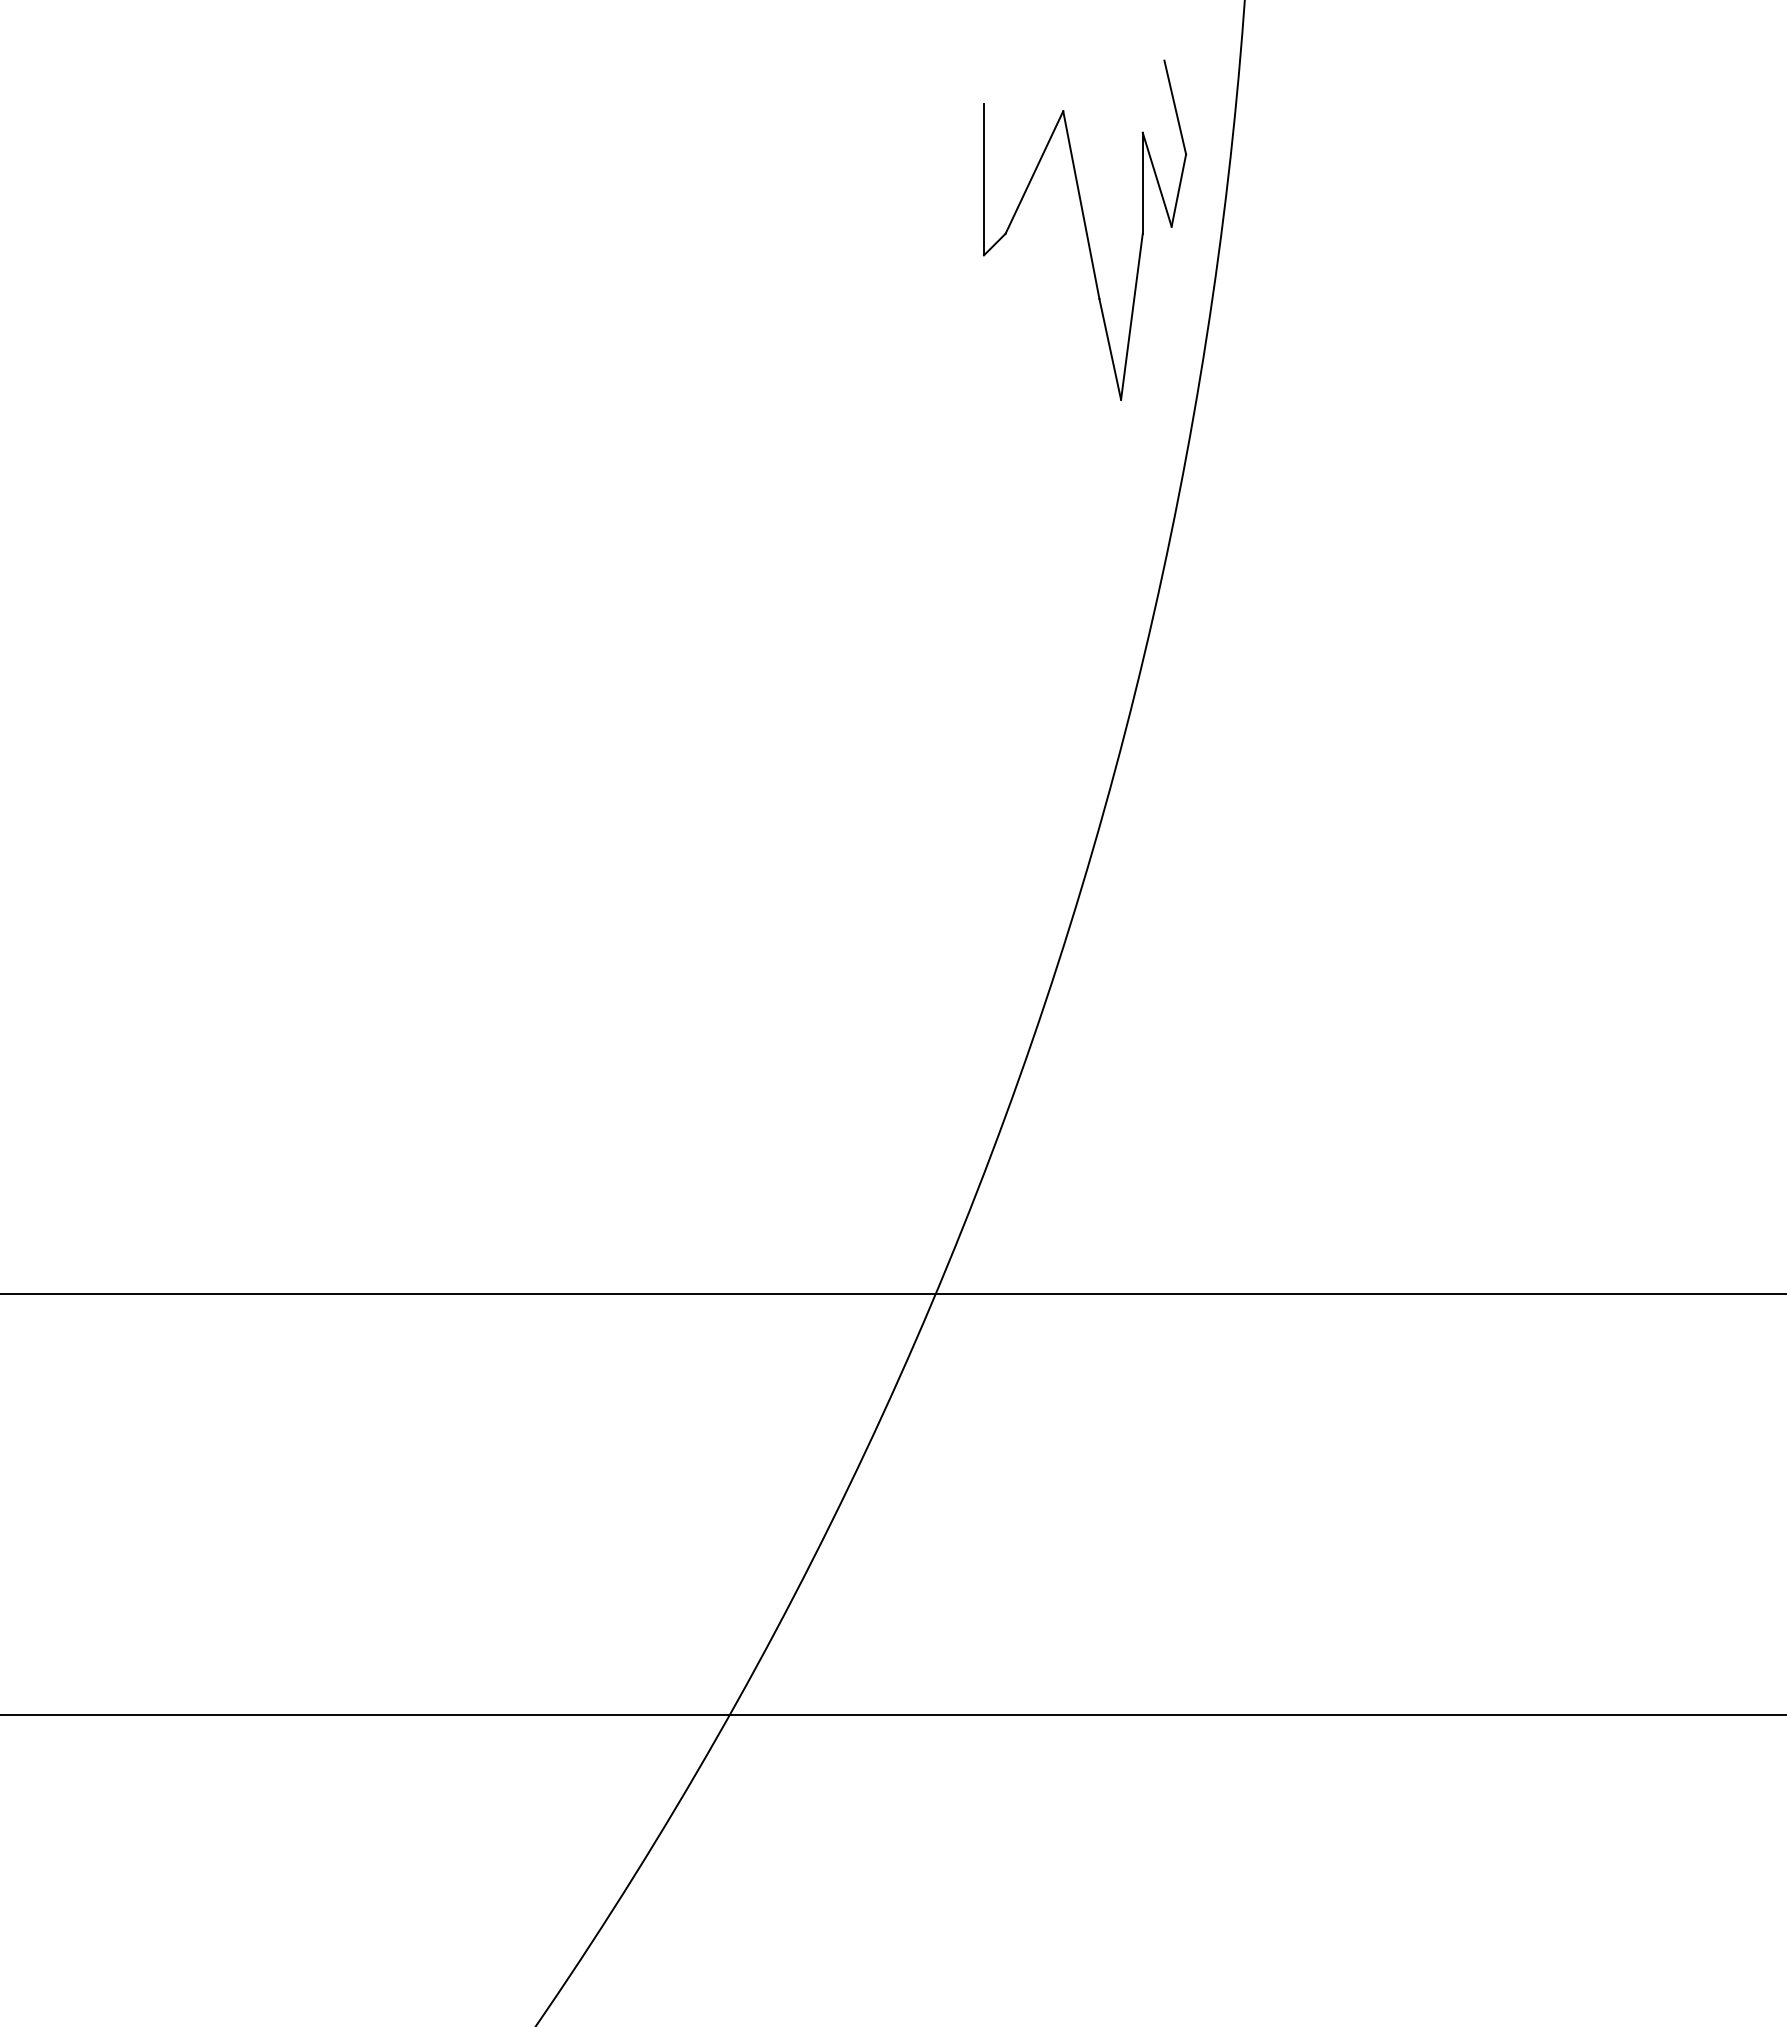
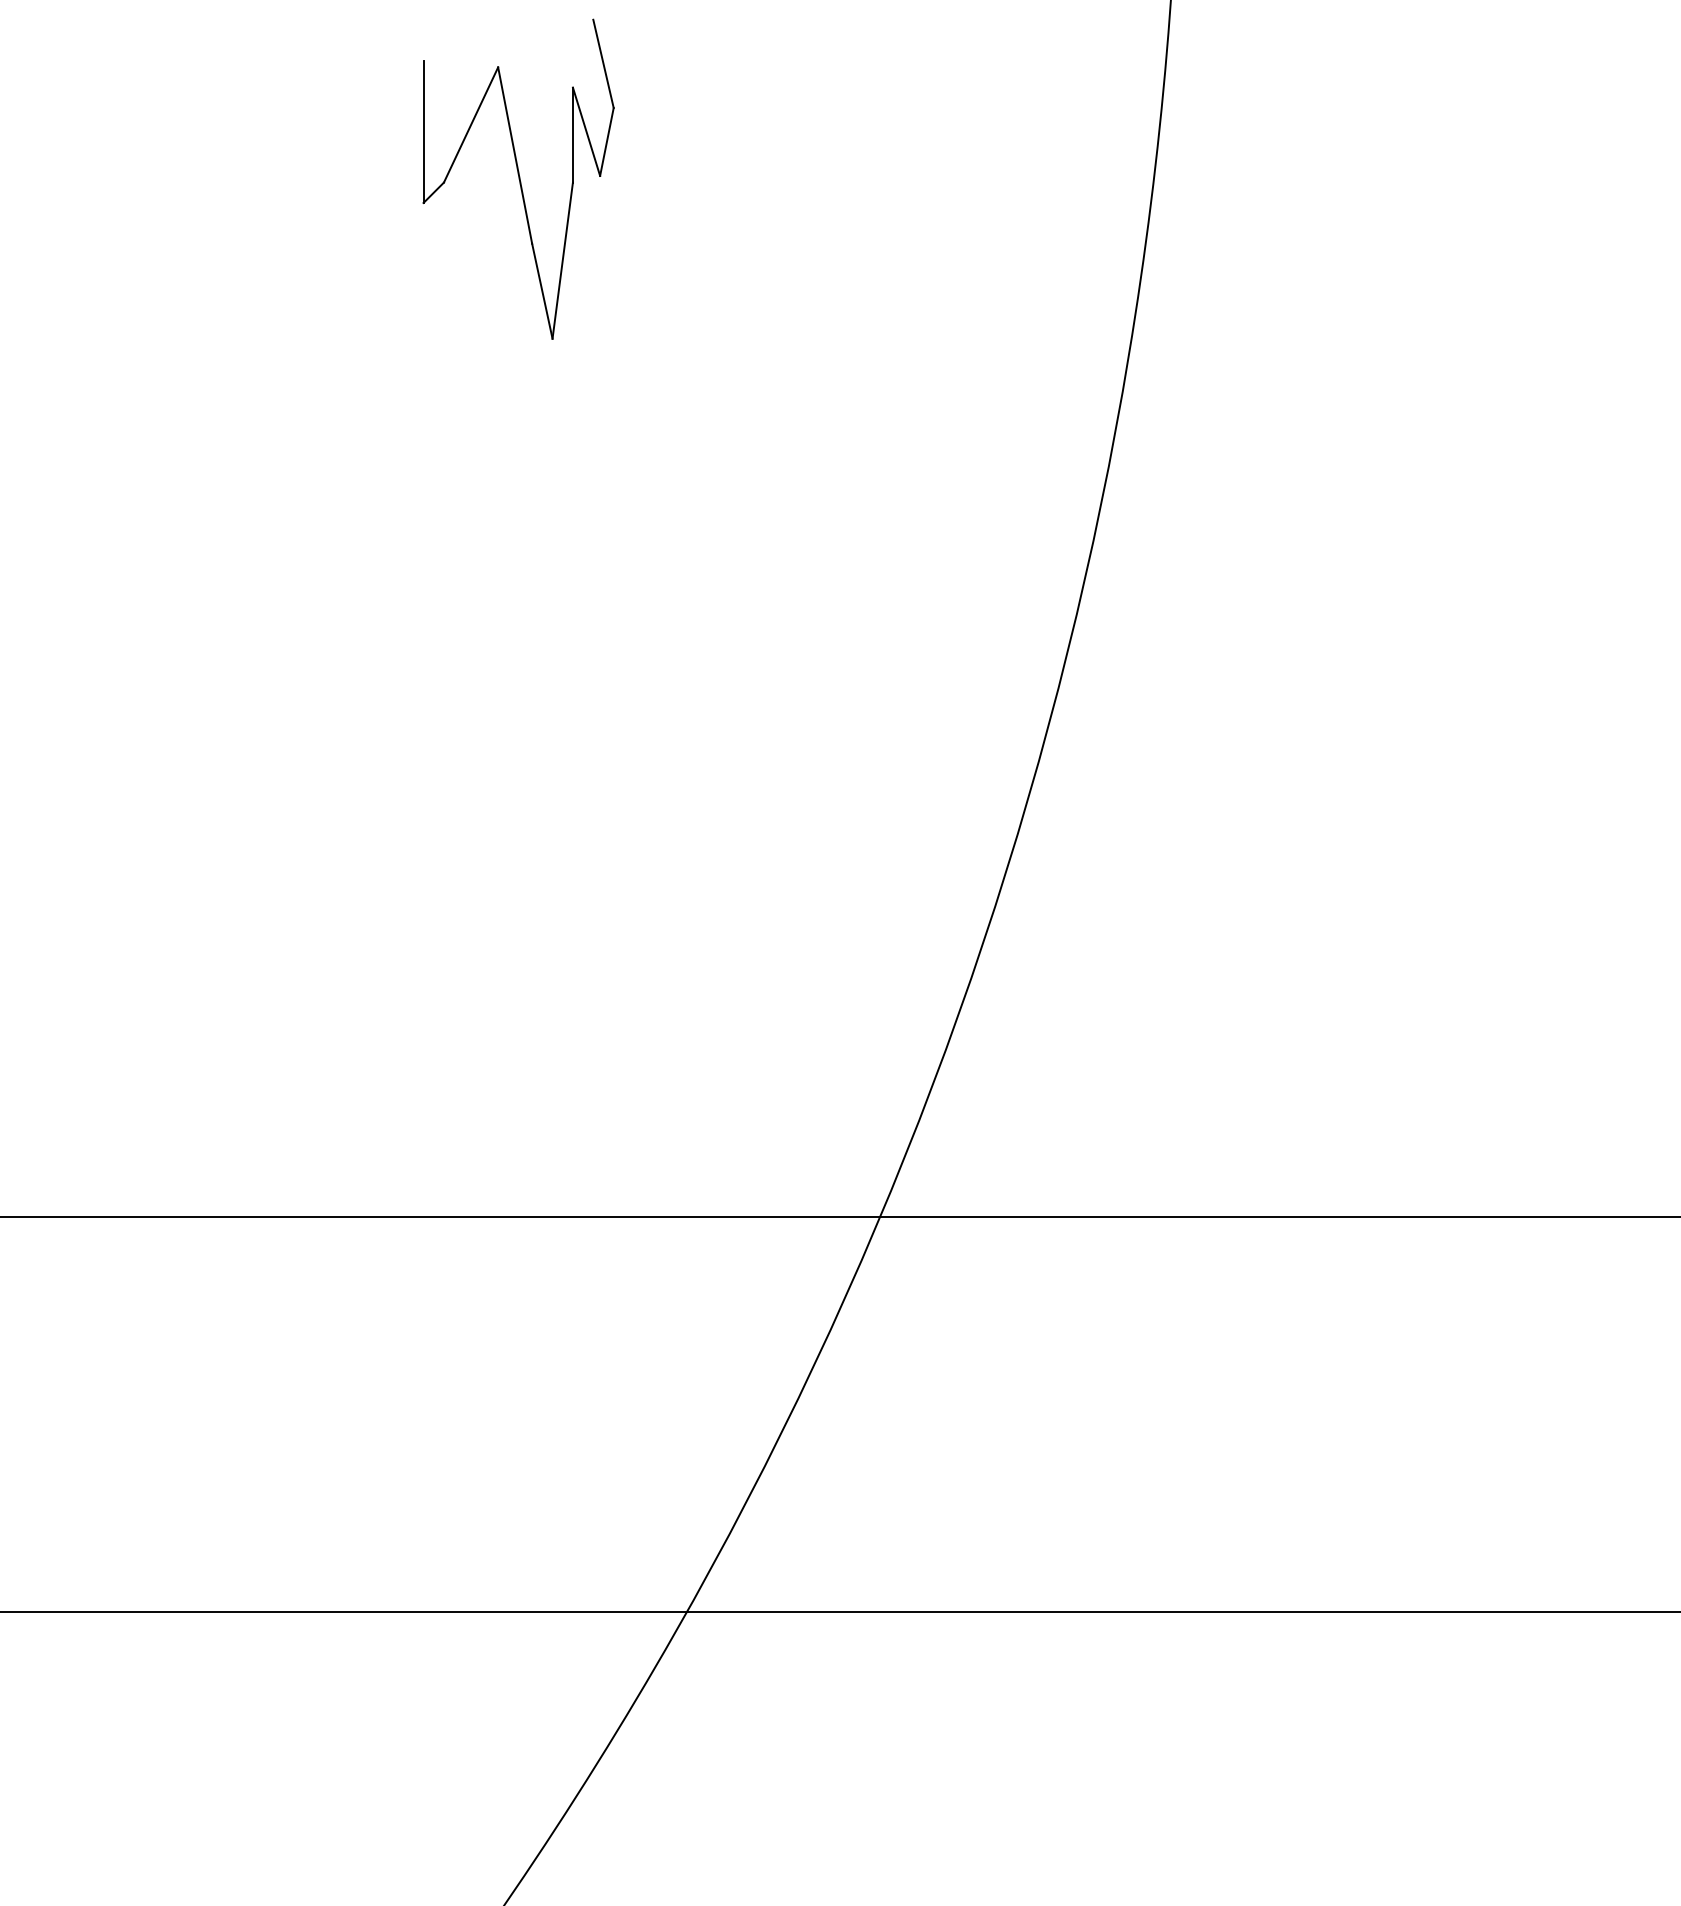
part: (1084, 229) -> (518, 178), moved

